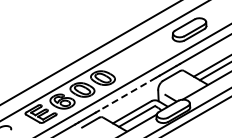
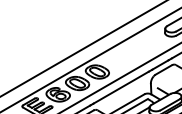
line: (127, 94) -> (121, 87), dashed -> solid

